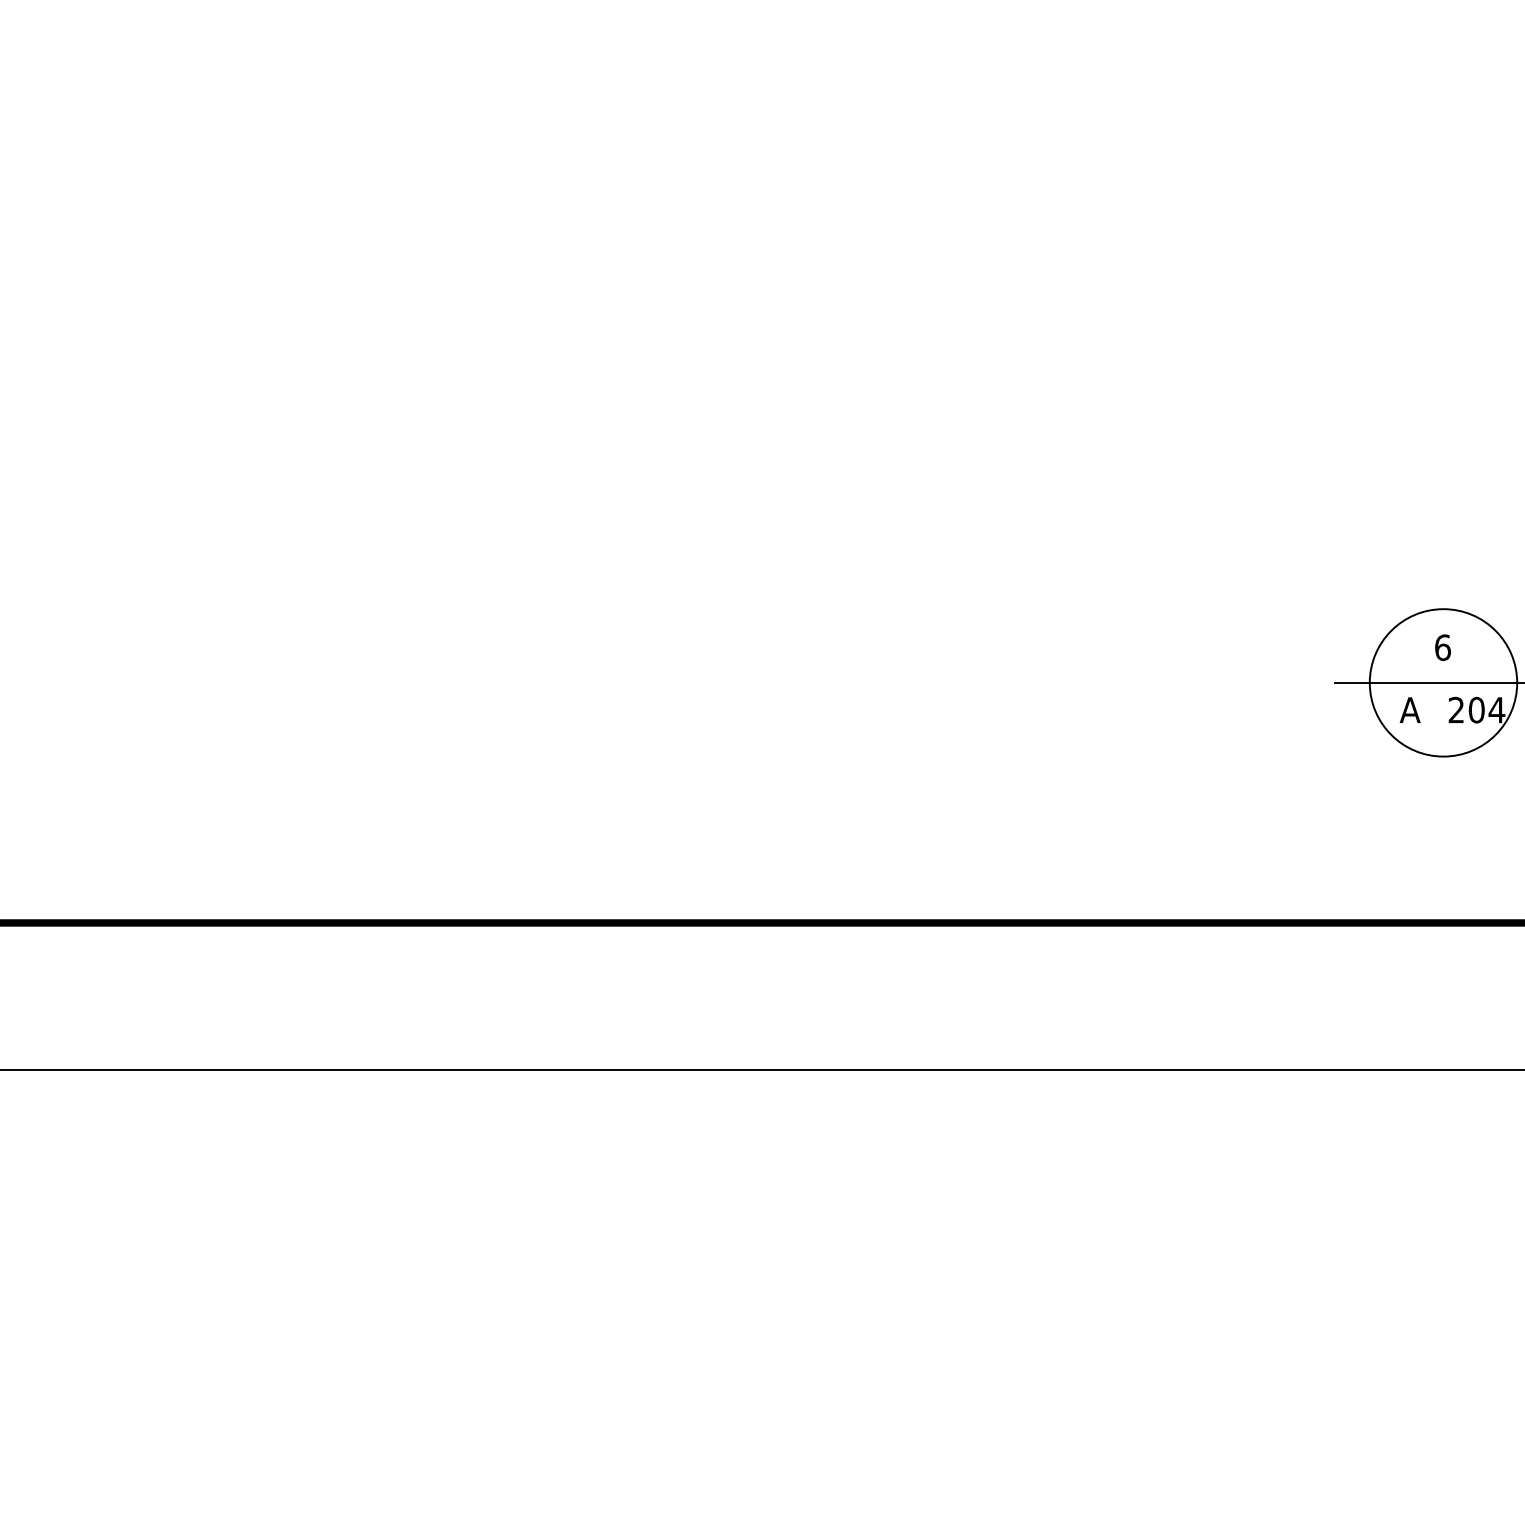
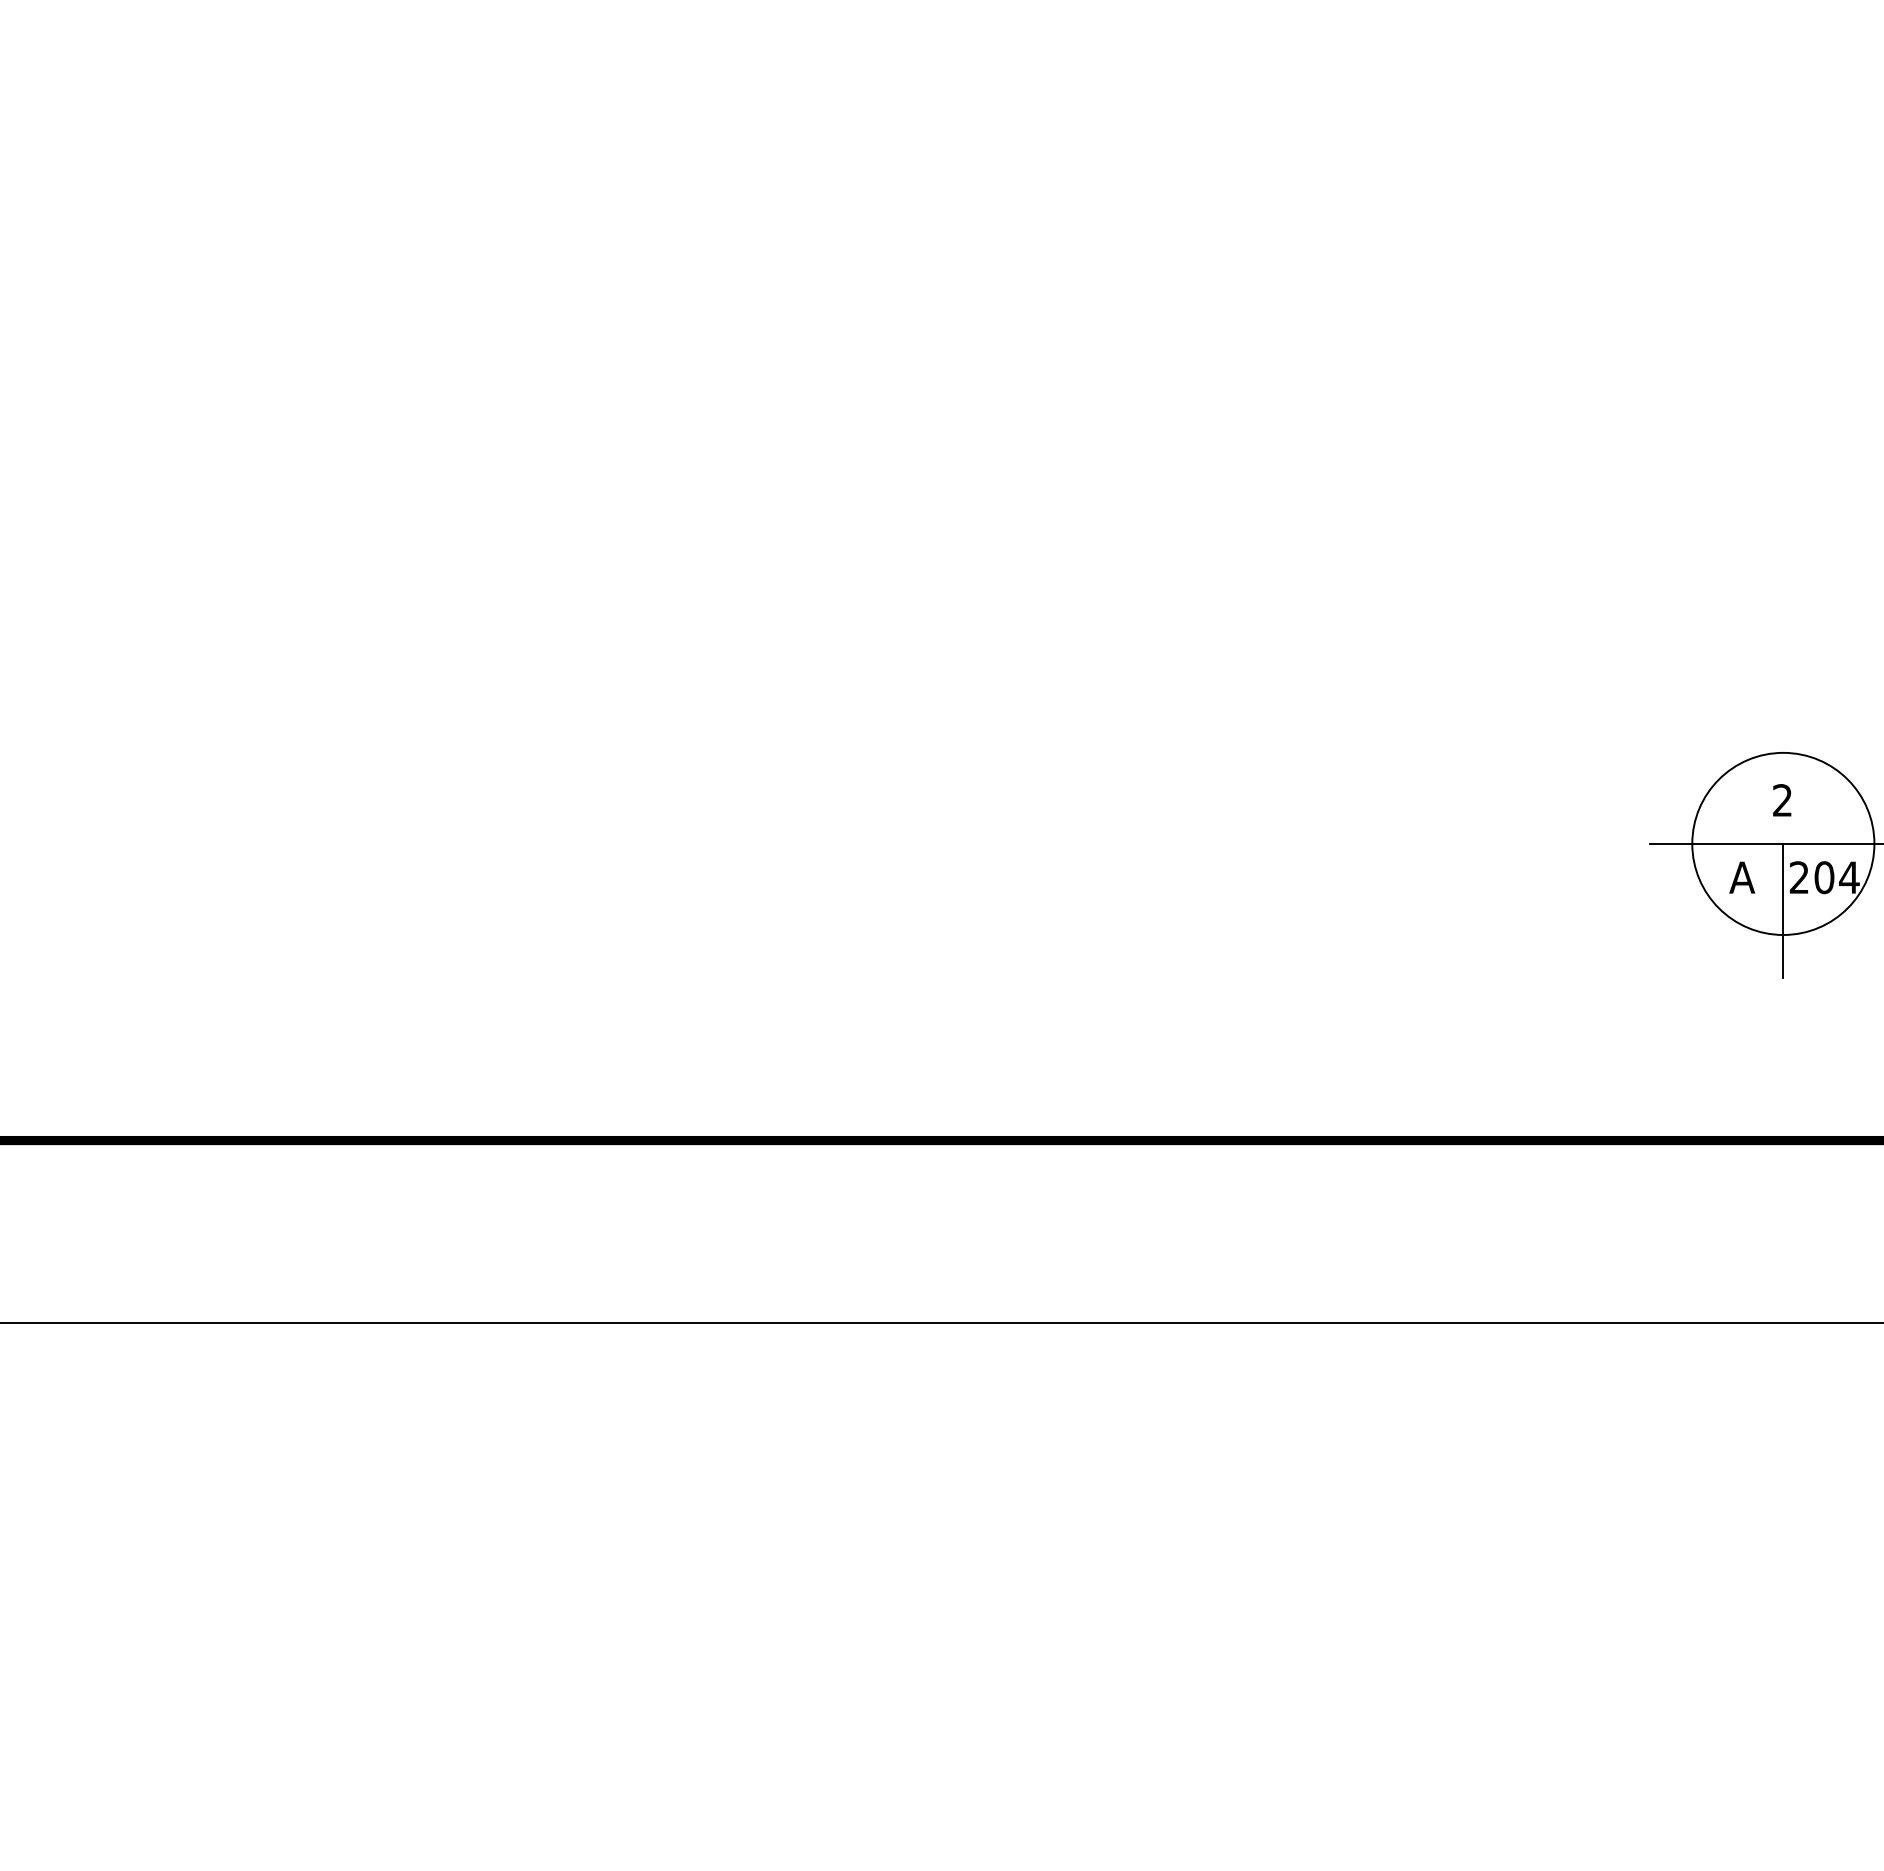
text: (1442, 647) -> (1782, 800), 6 -> 2
line: (1443, 736) -> (1783, 910), added

